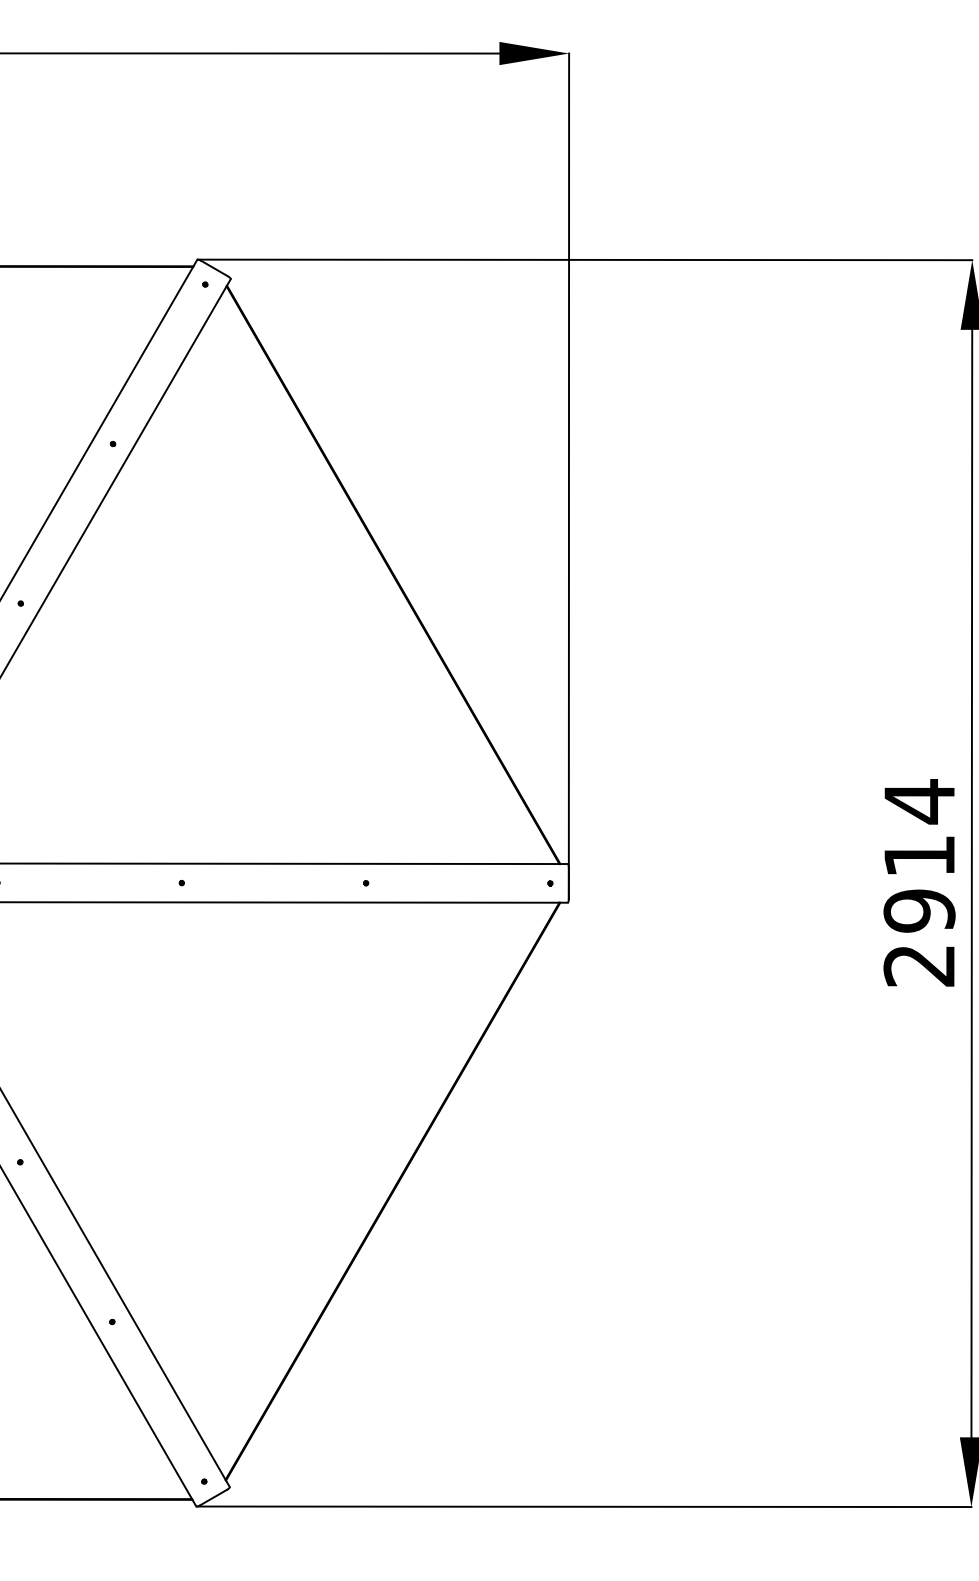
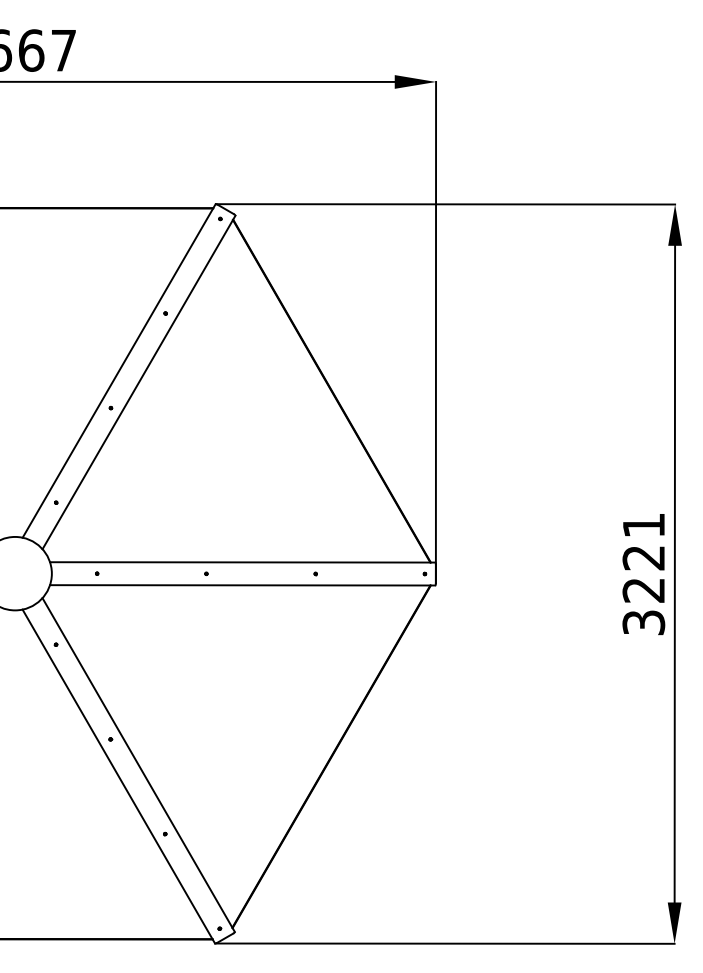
text: (918, 882) -> (643, 573), 2914 -> 3221

